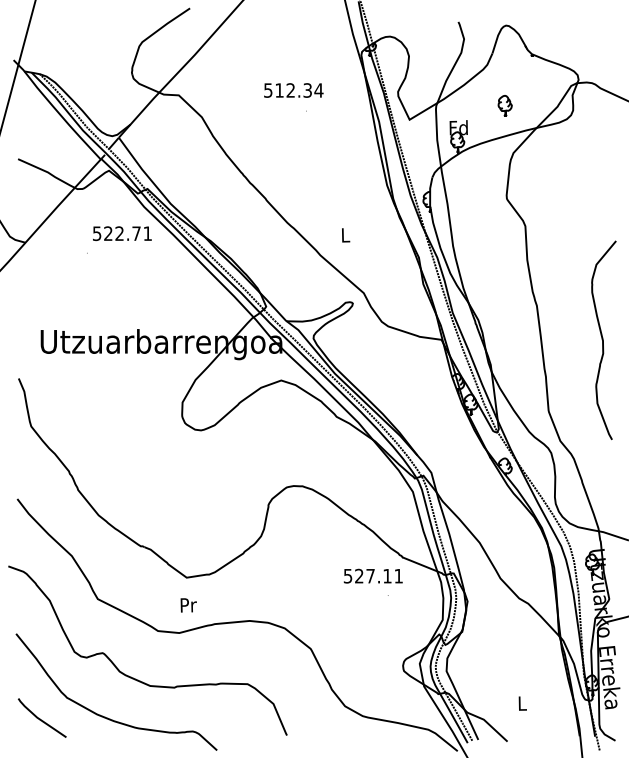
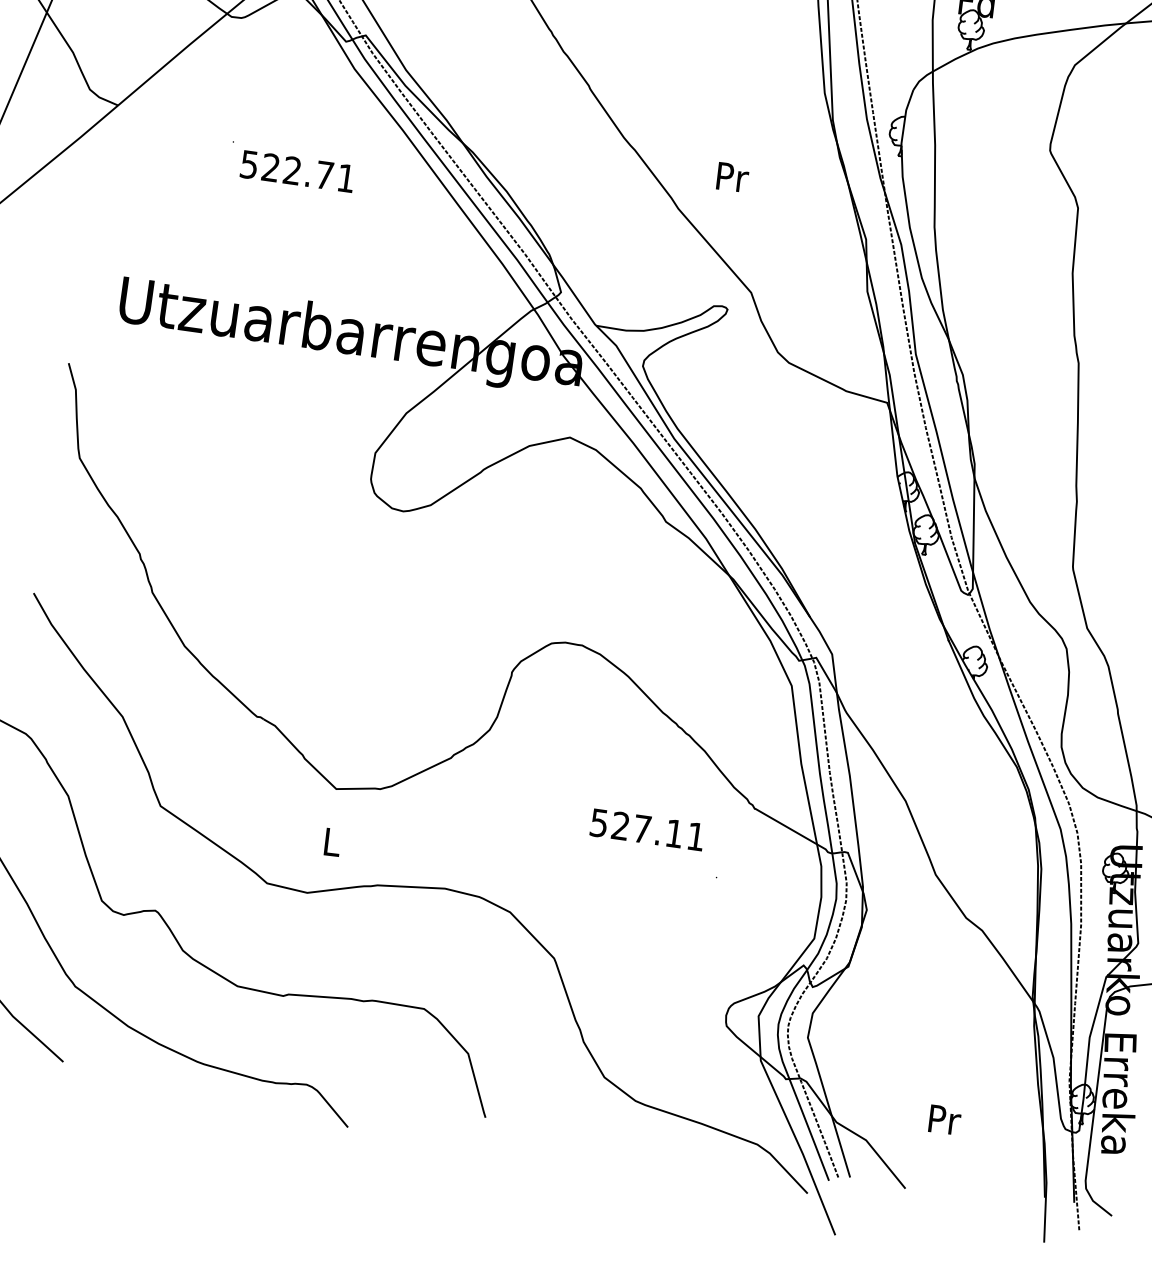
text: (122, 233) -> (297, 171), moved
text: (346, 235) -> (733, 177), L -> Pr
text: (372, 575) -> (646, 828), moved
text: (188, 605) -> (332, 842), Pr -> L
text: (522, 703) -> (944, 1119), L -> Pr

